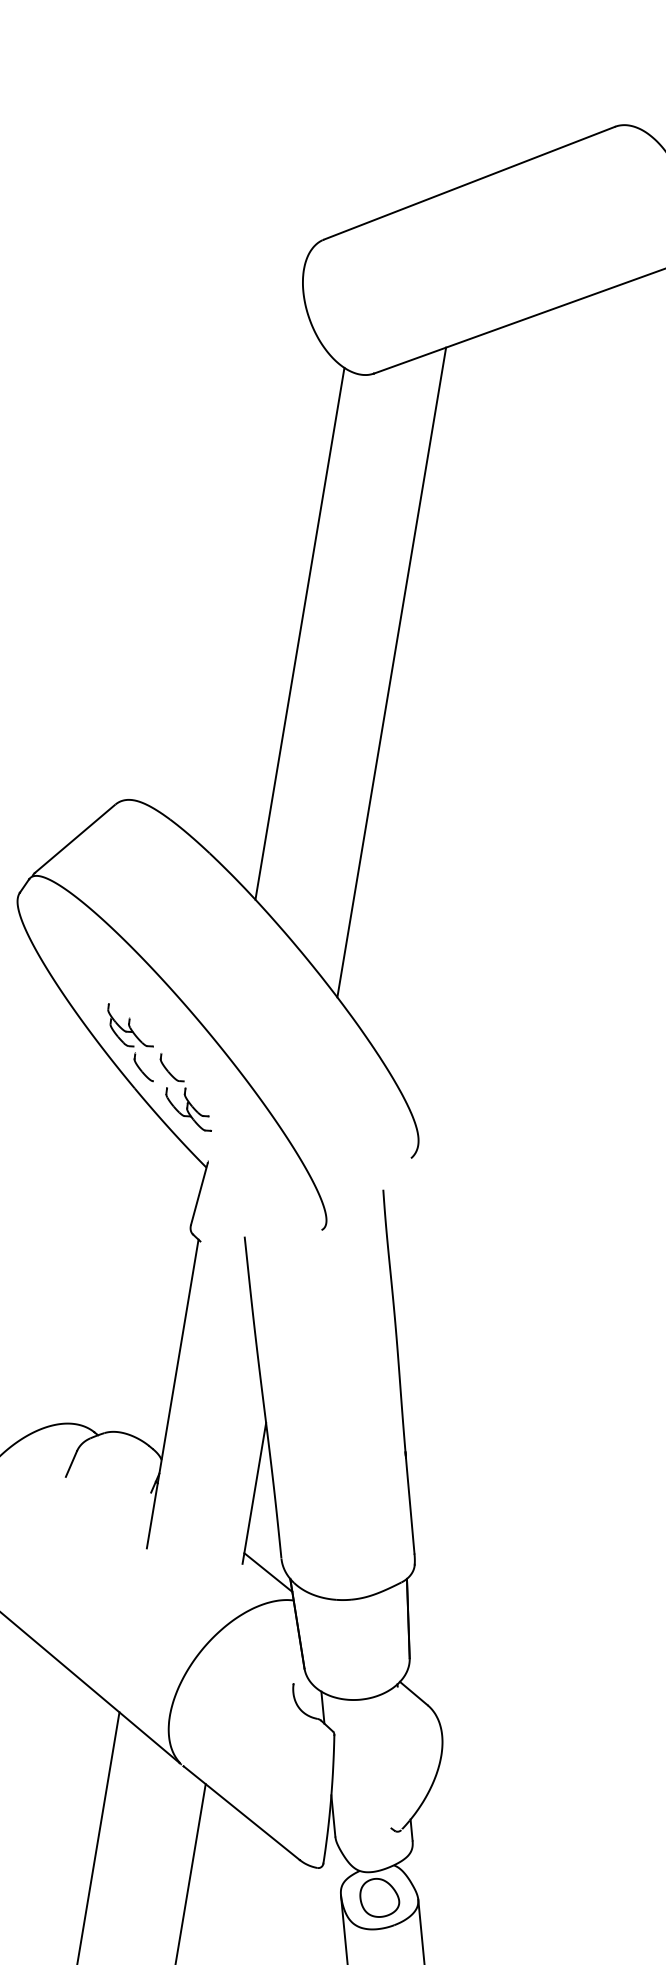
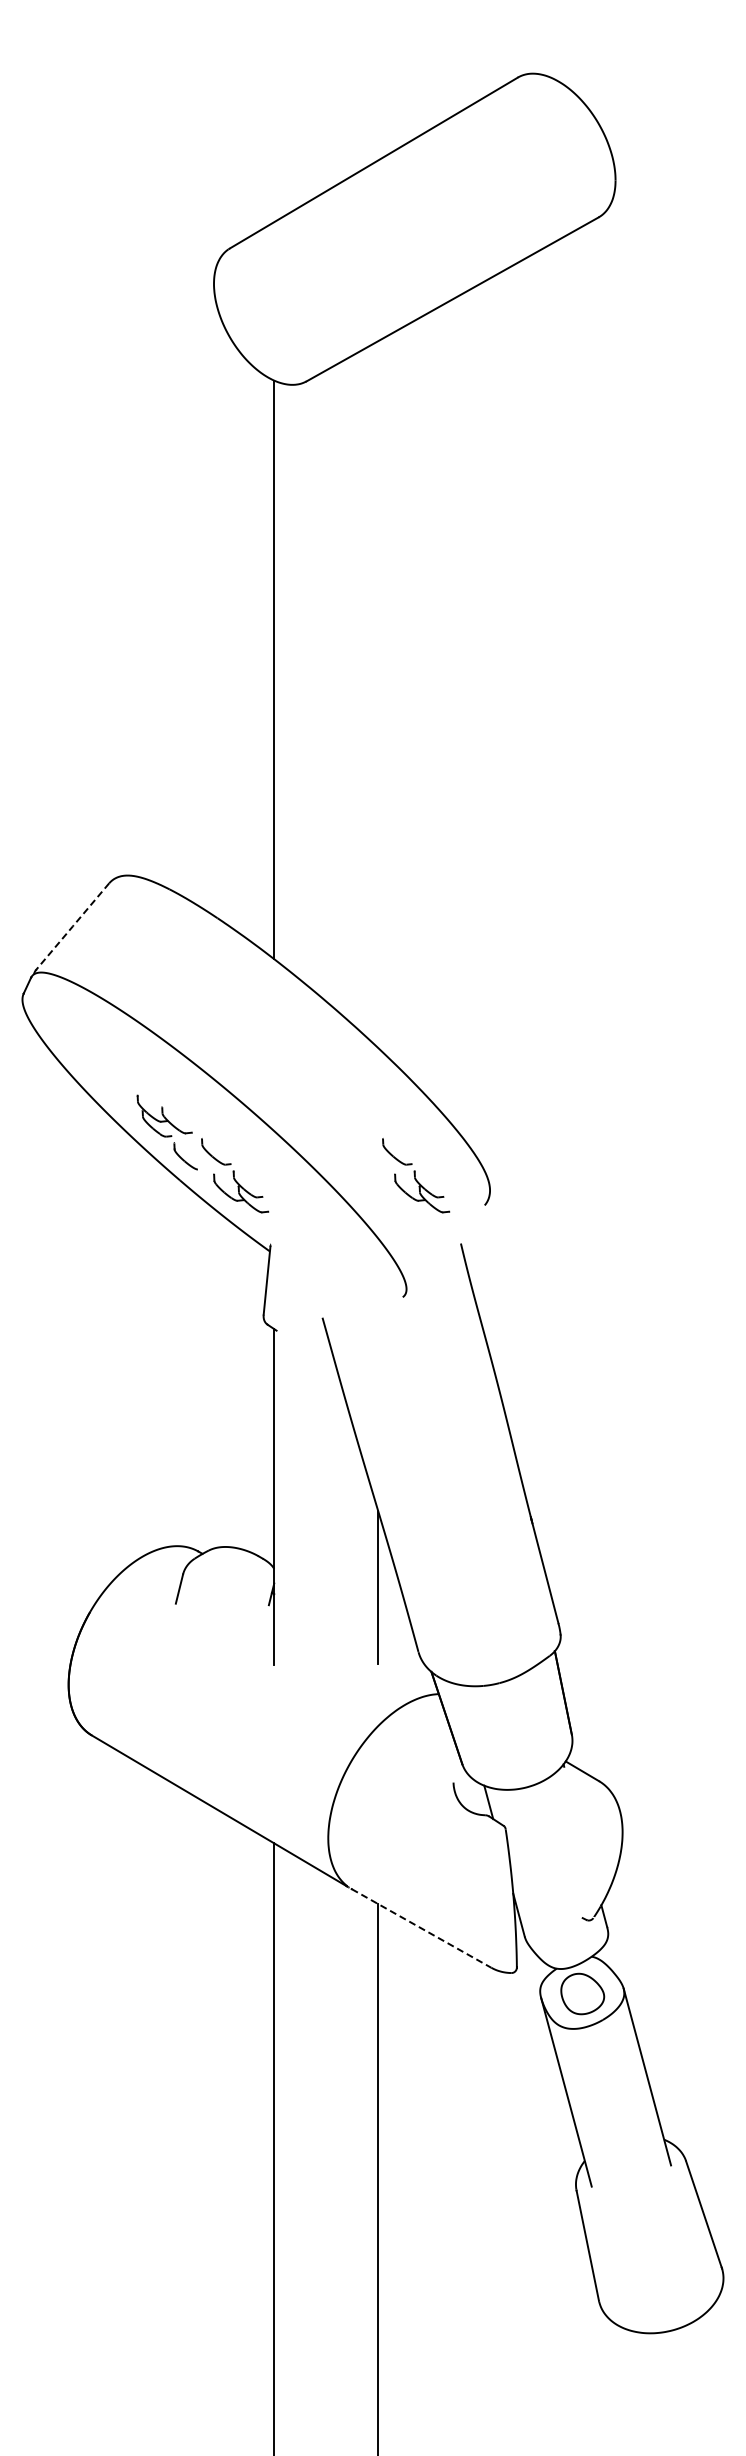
line: (391, 672) -> (378, 694), removed
line: (75, 838) -> (72, 926), solid -> dashed
part: (352, 1120) -> (416, 1175), added
line: (267, 1571) -> (406, 1668), removed
line: (241, 1813) -> (421, 1928), solid -> dashed

